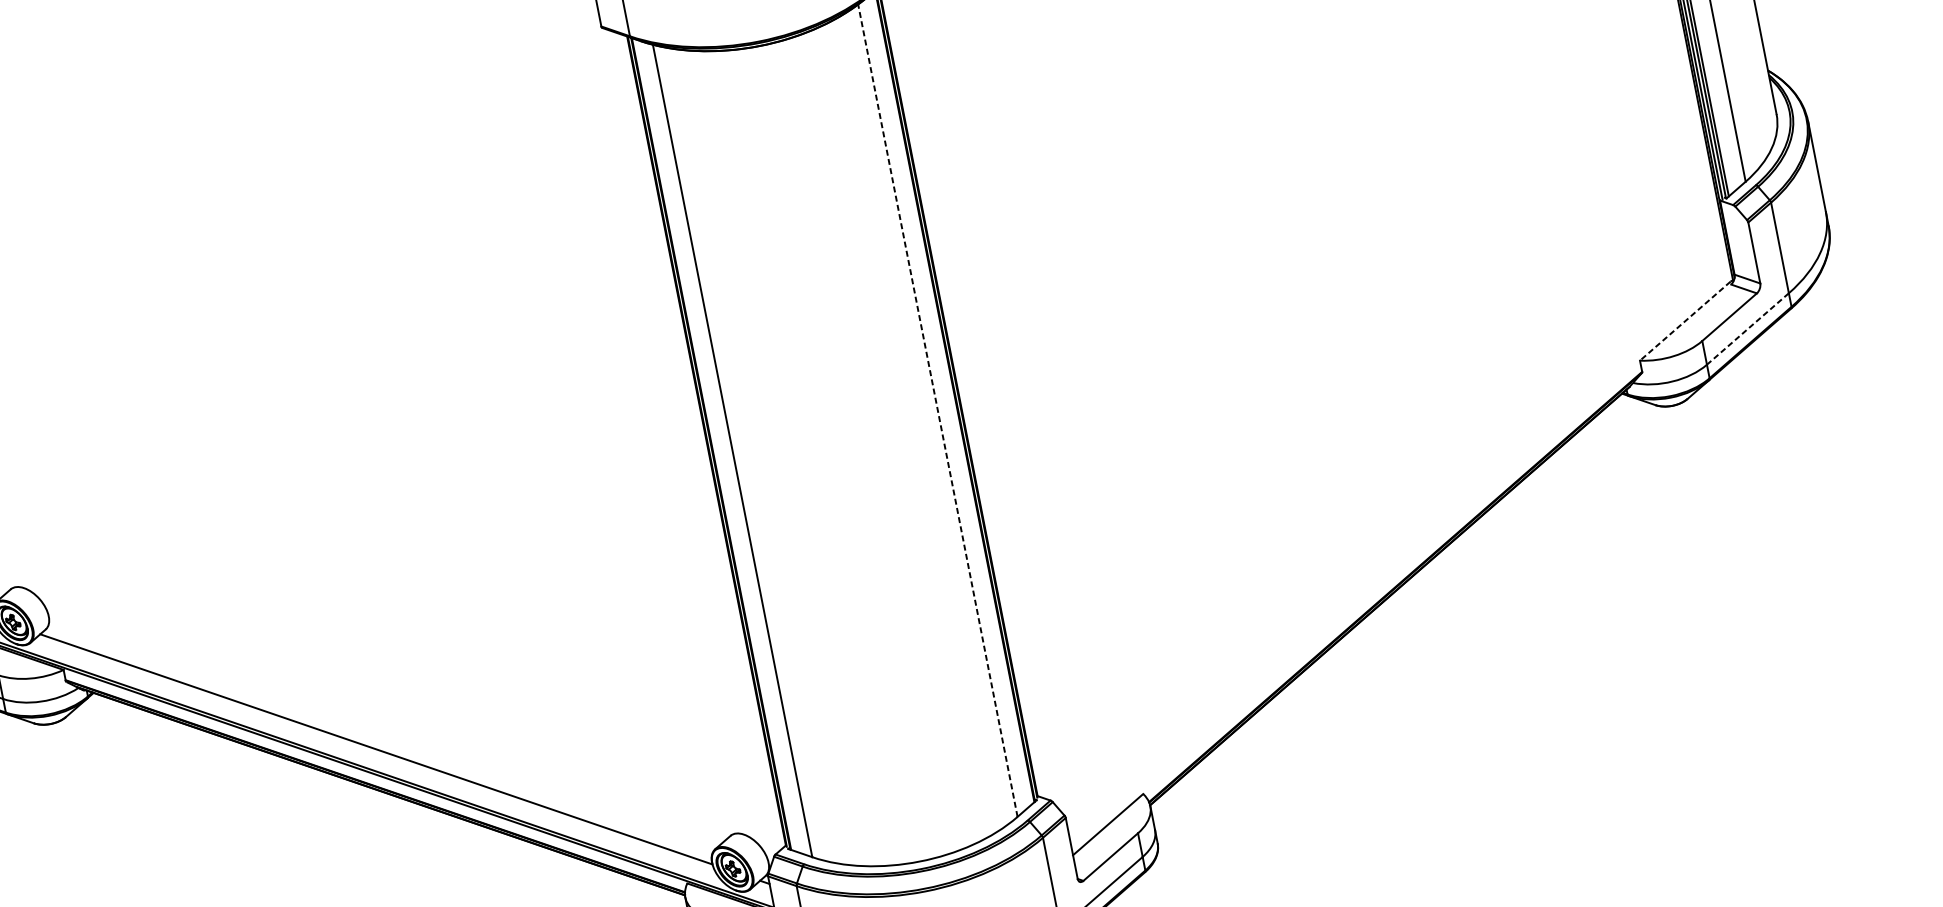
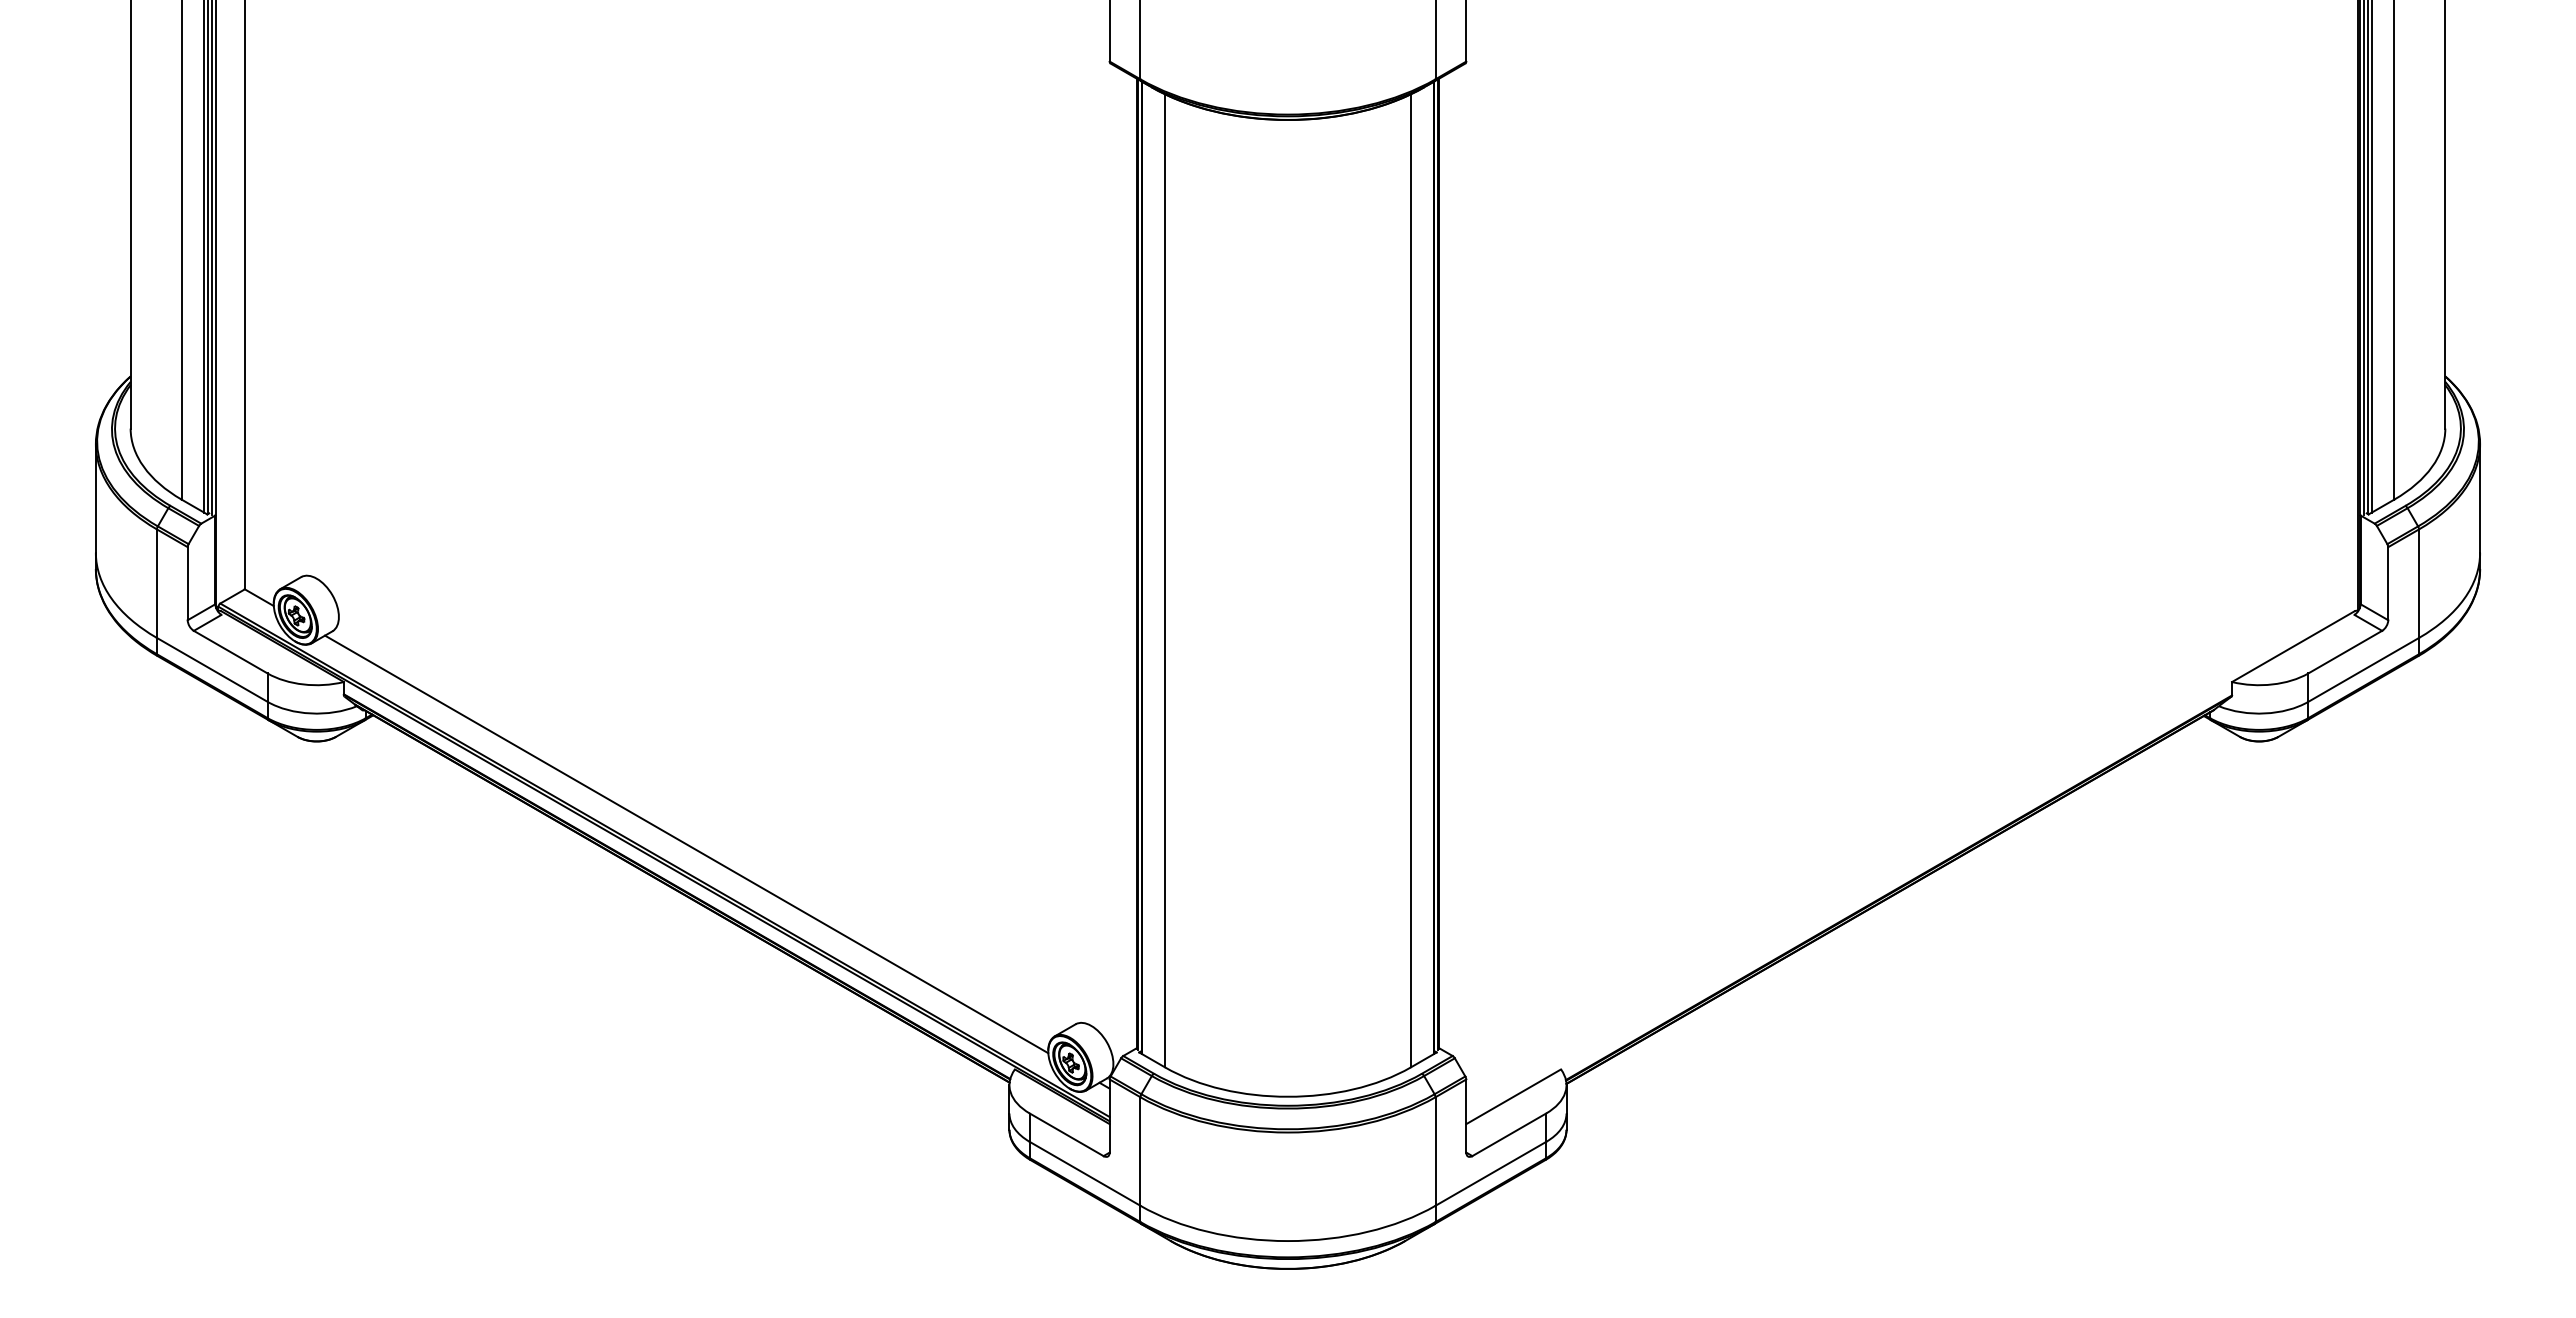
line: (1685, 320) -> (2293, 646), dashed -> solid
line: (1747, 328) -> (2363, 669), dashed -> solid
line: (937, 410) -> (1410, 580), dashed -> solid

